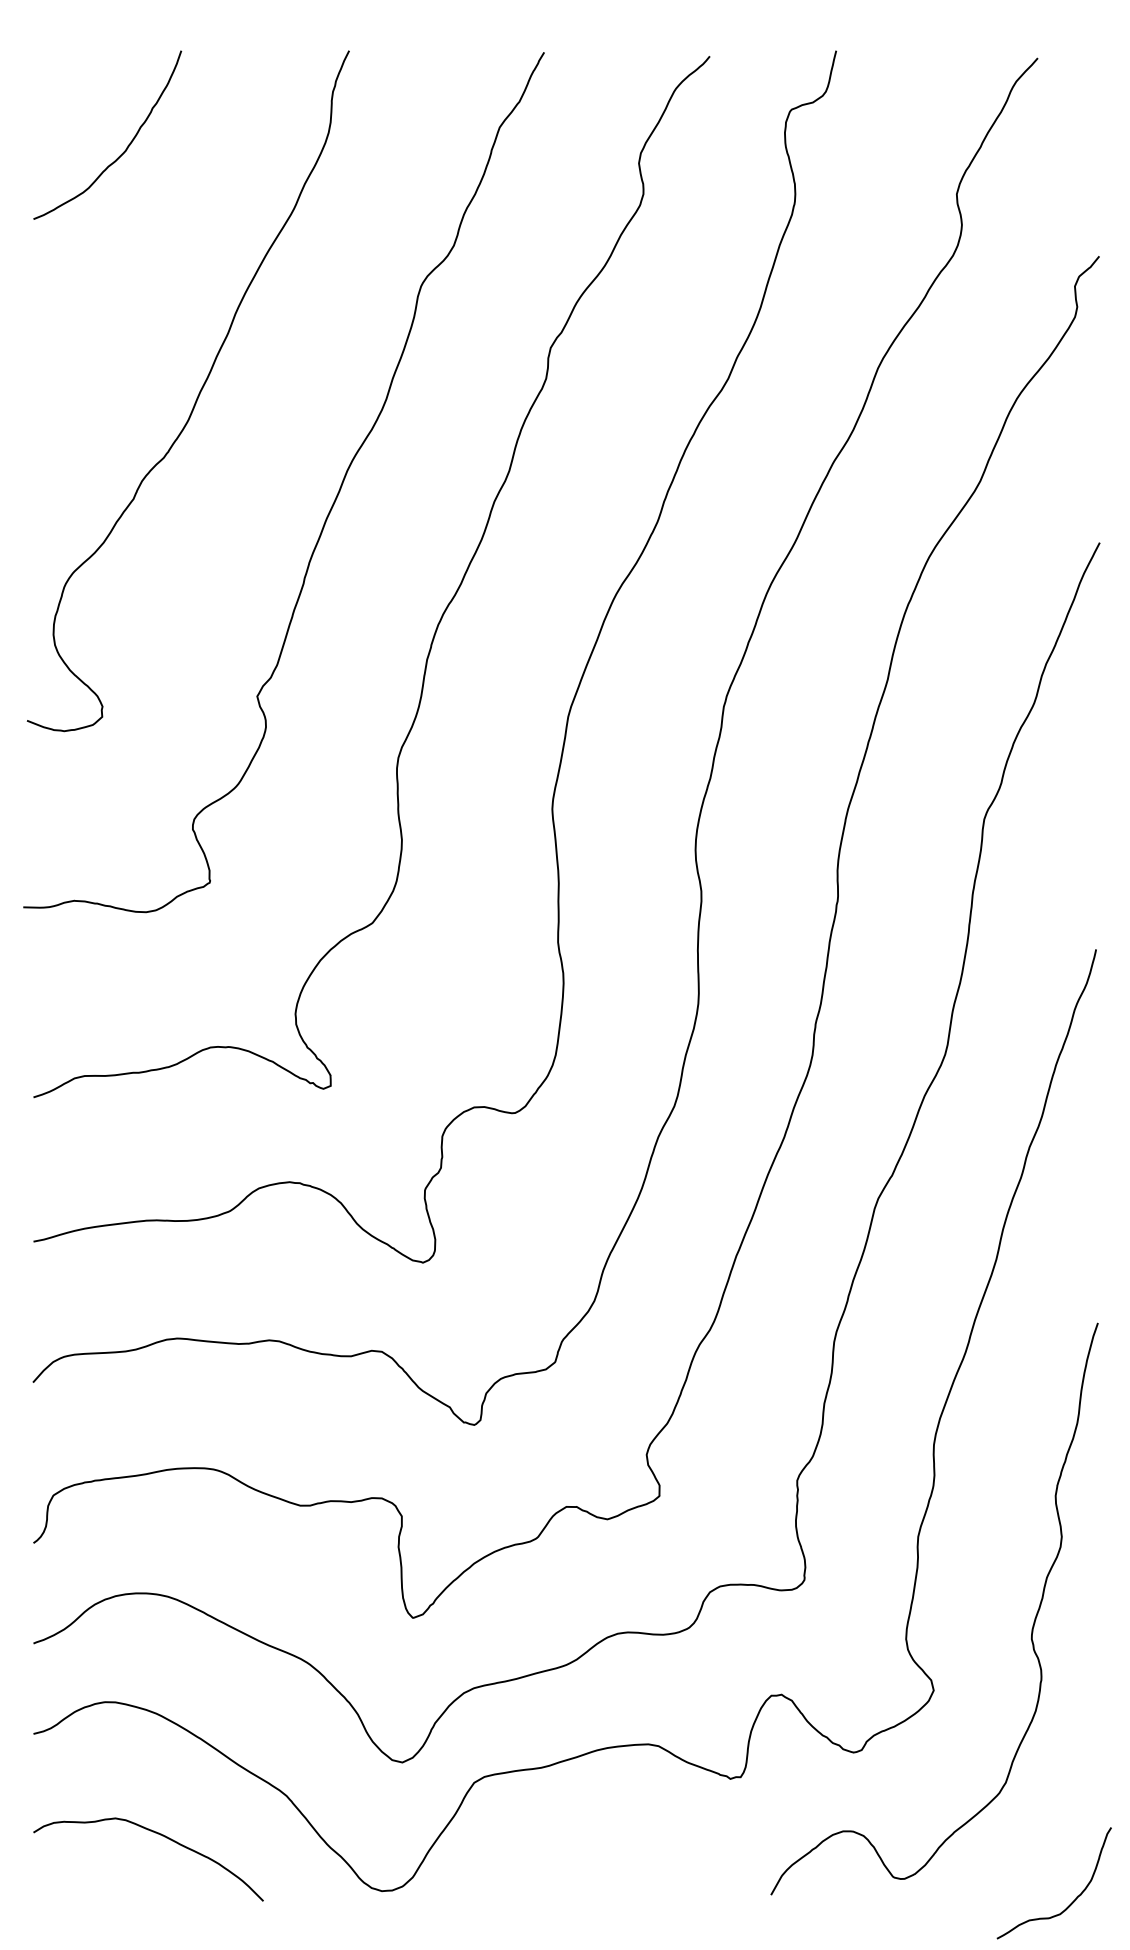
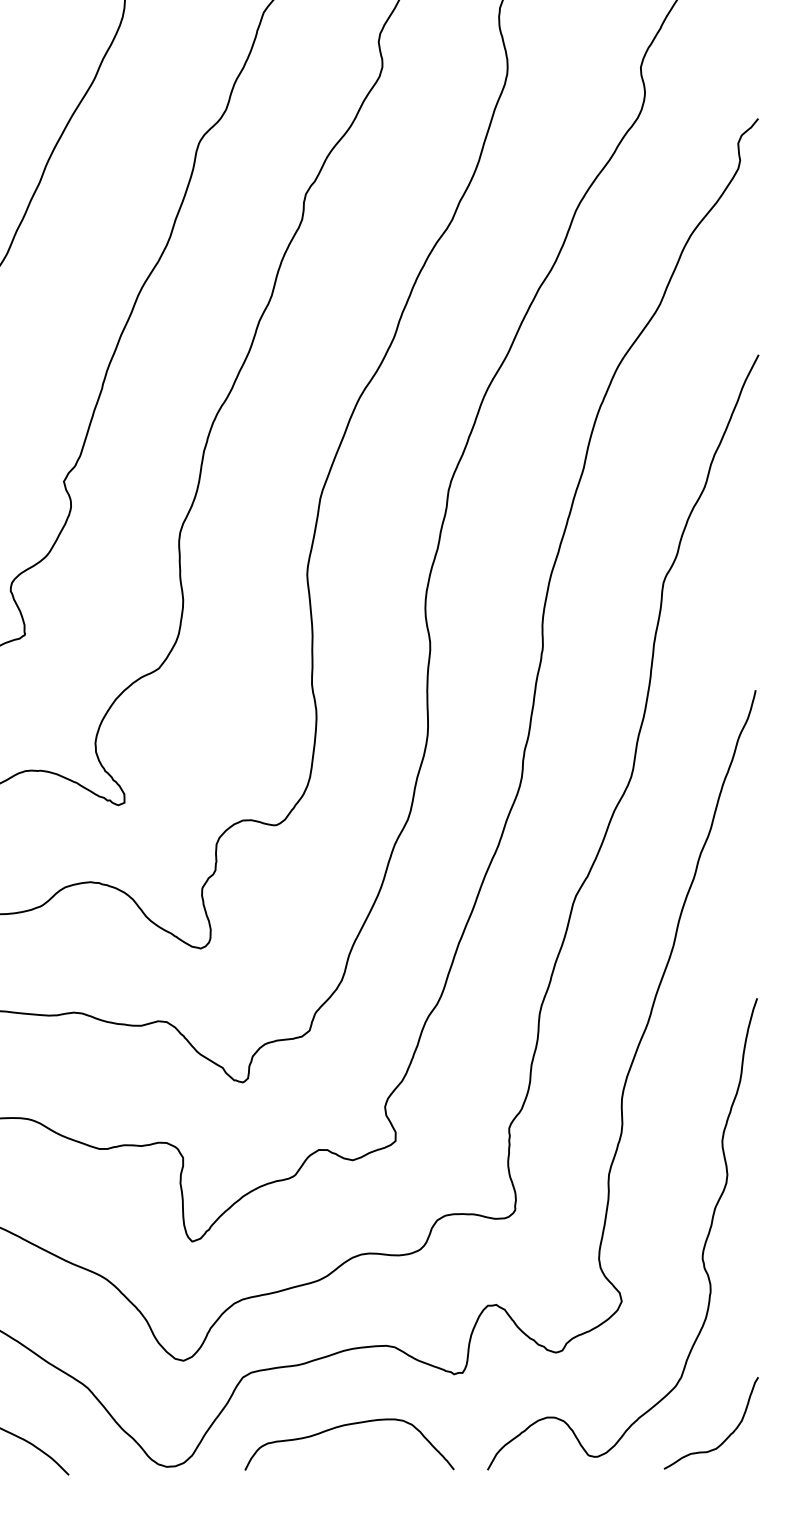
curve: (599, 1841) -> (346, 1425), added
curve: (1072, 1901) -> (726, 1438), moved

